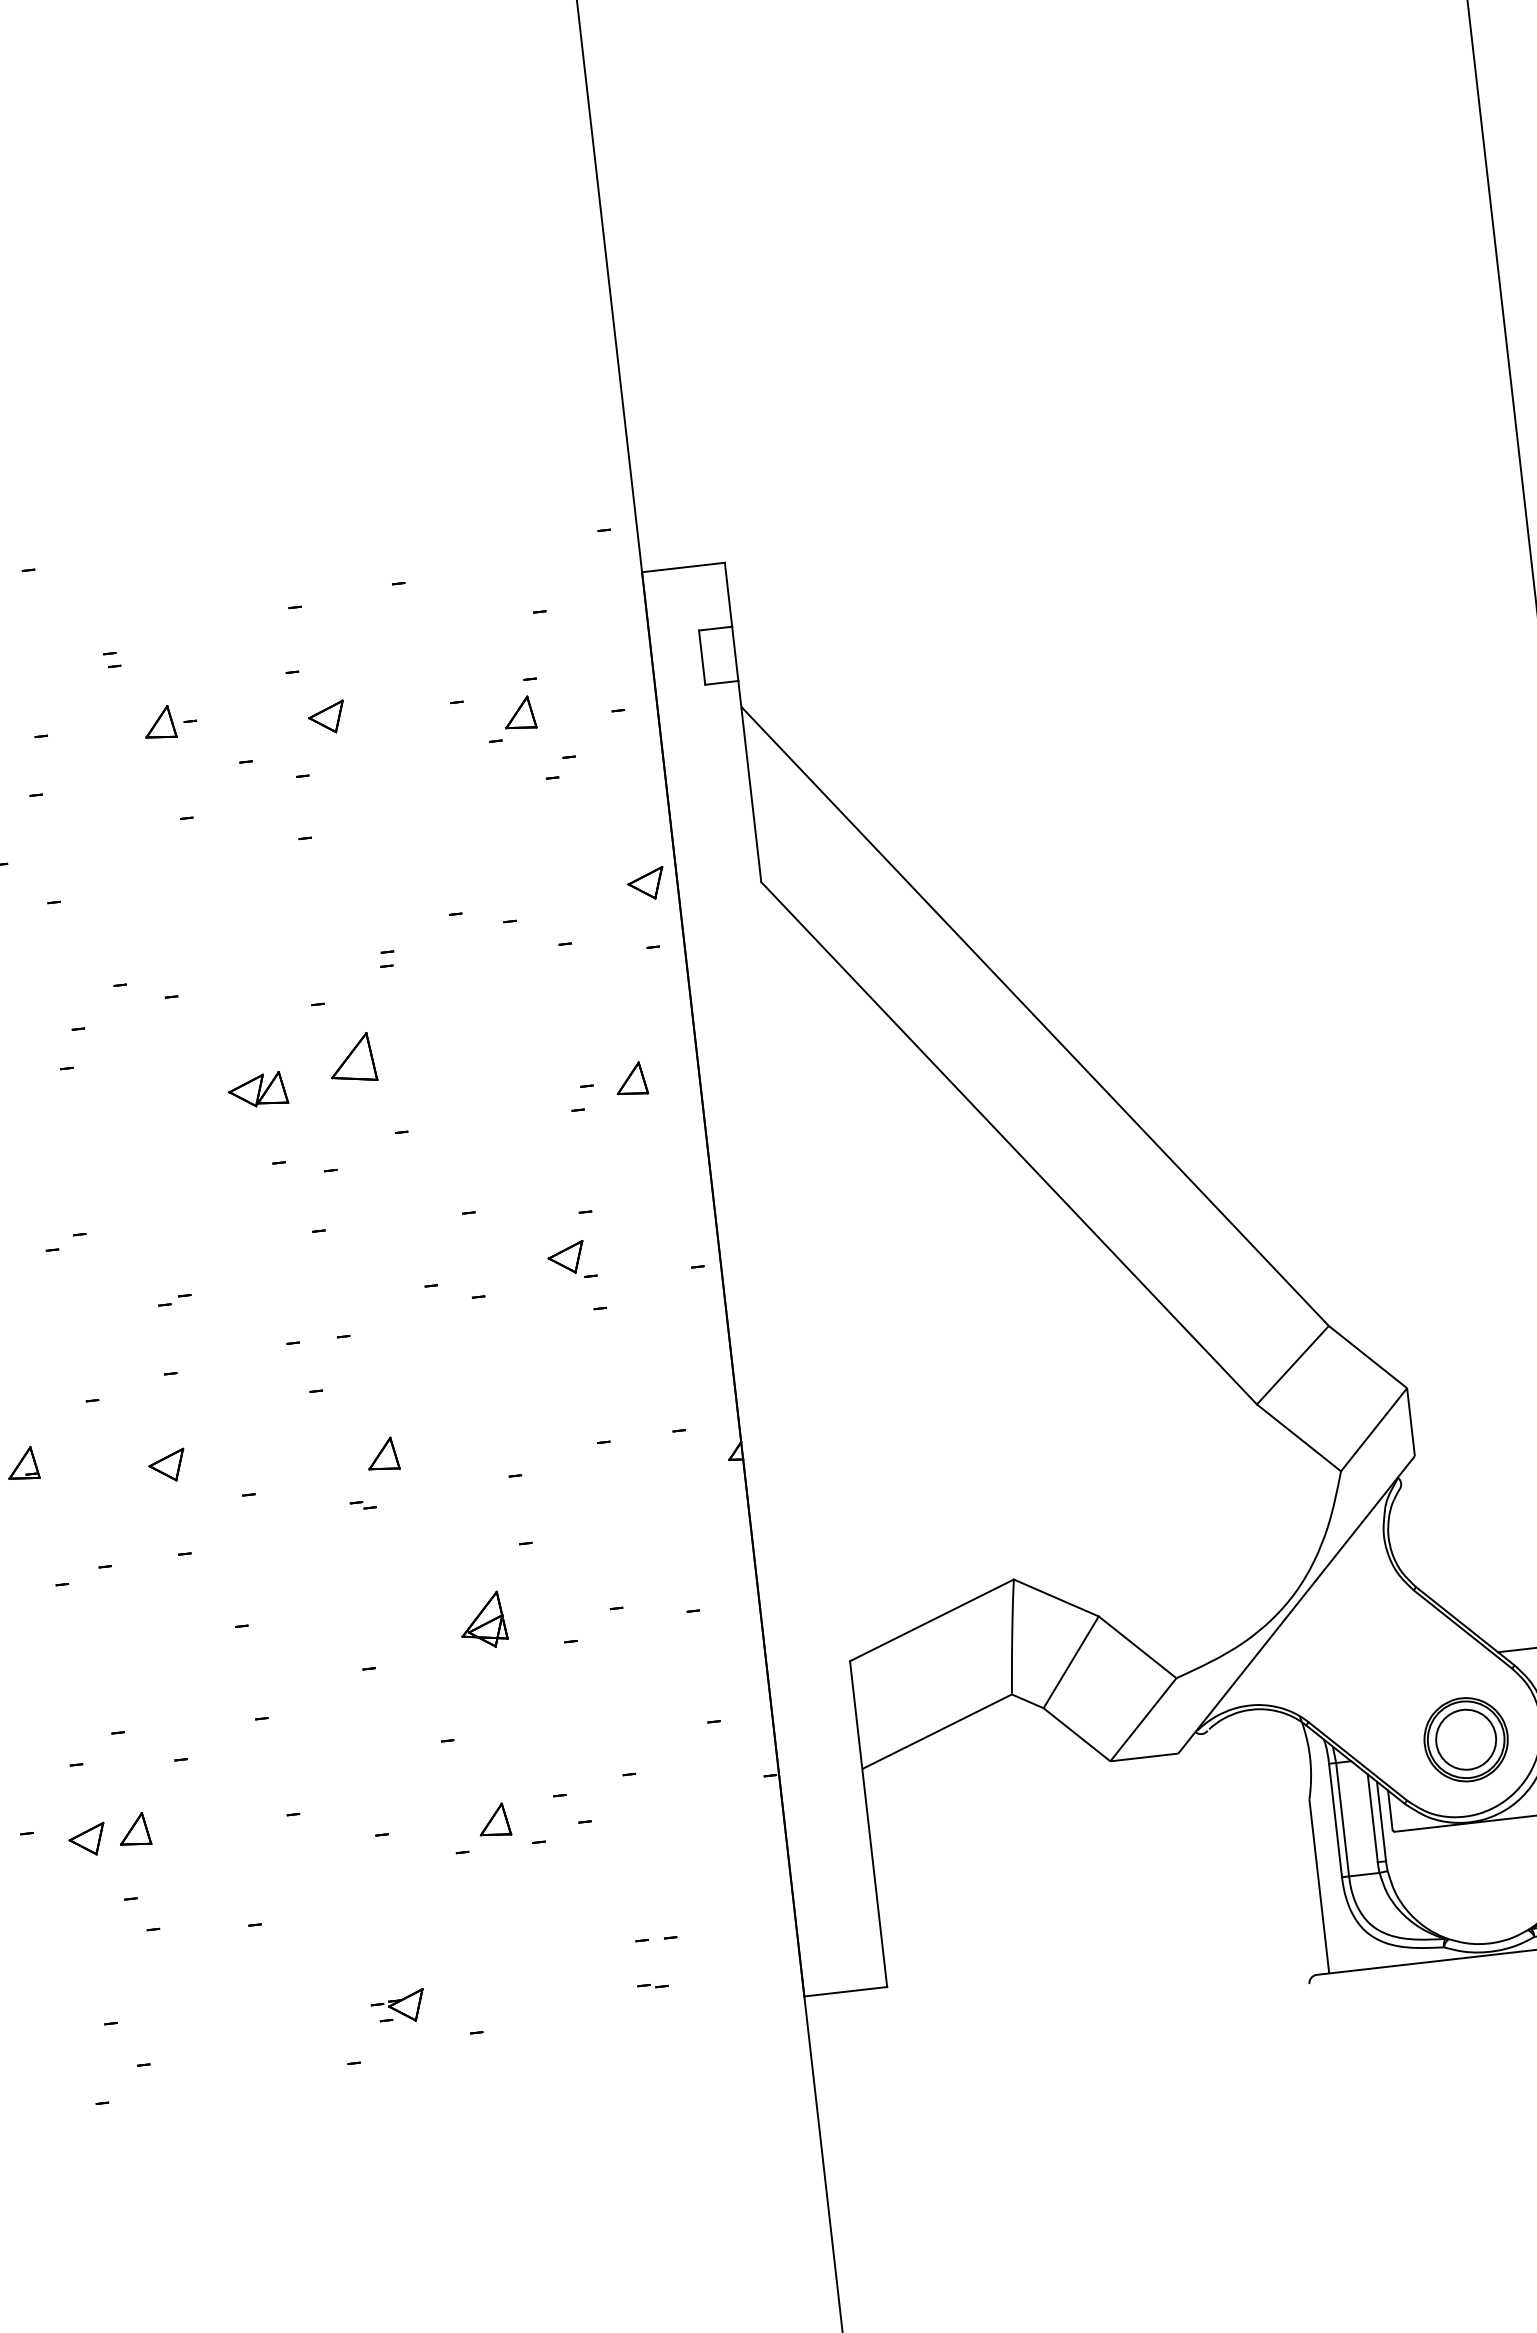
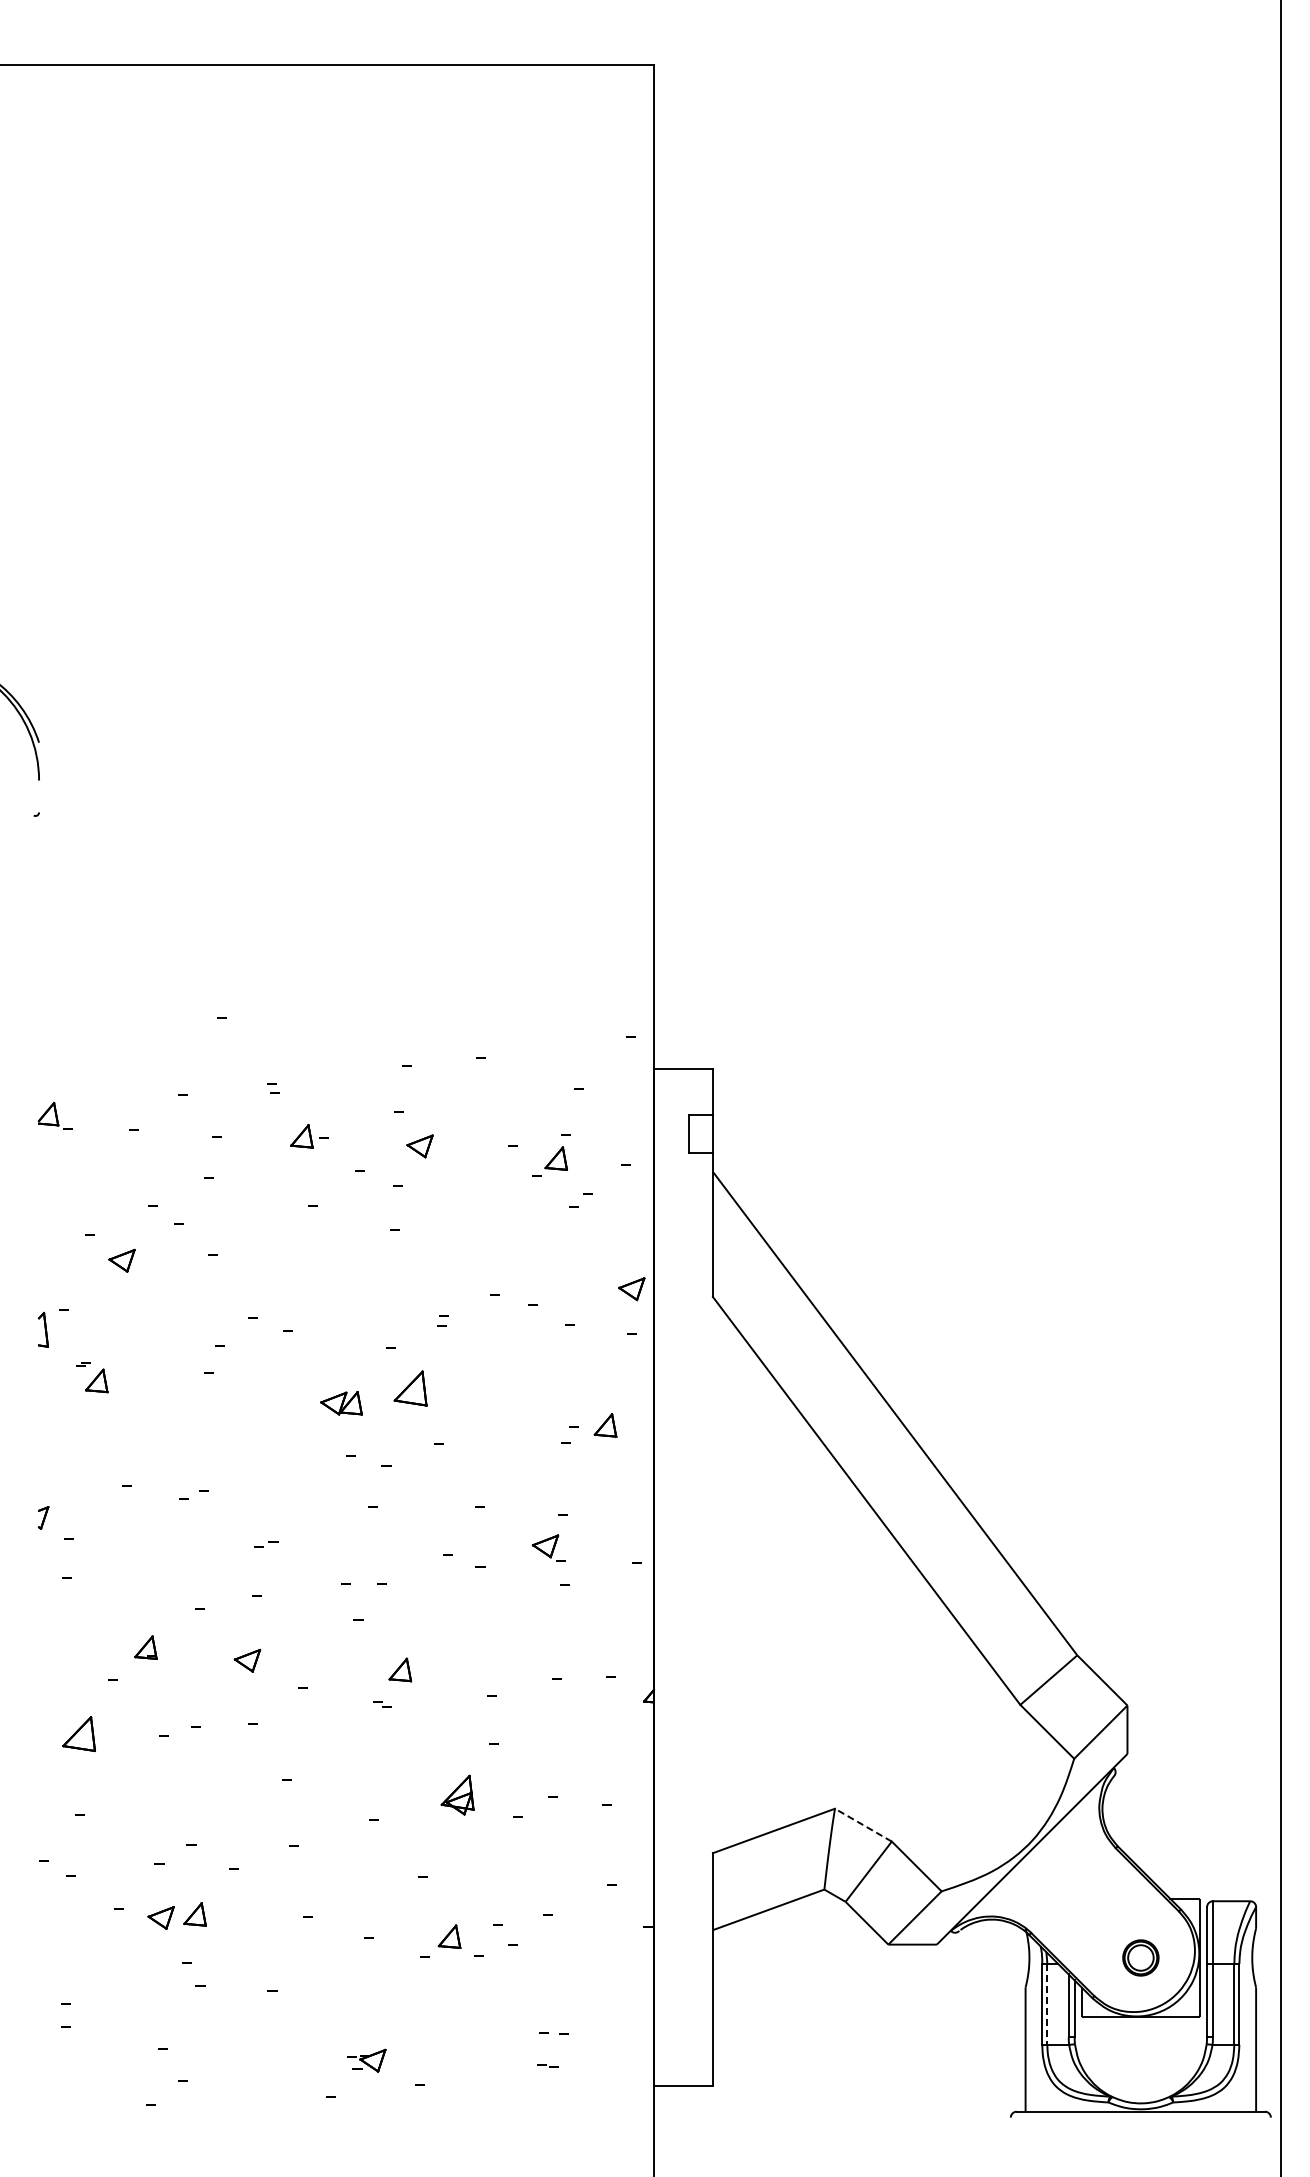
line: (1056, 1598) -> (863, 1825), solid -> dashed
part: (1465, 1739) -> (1140, 1957), size x0.6
line: (1342, 1819) -> (1047, 2004), solid -> dashed

